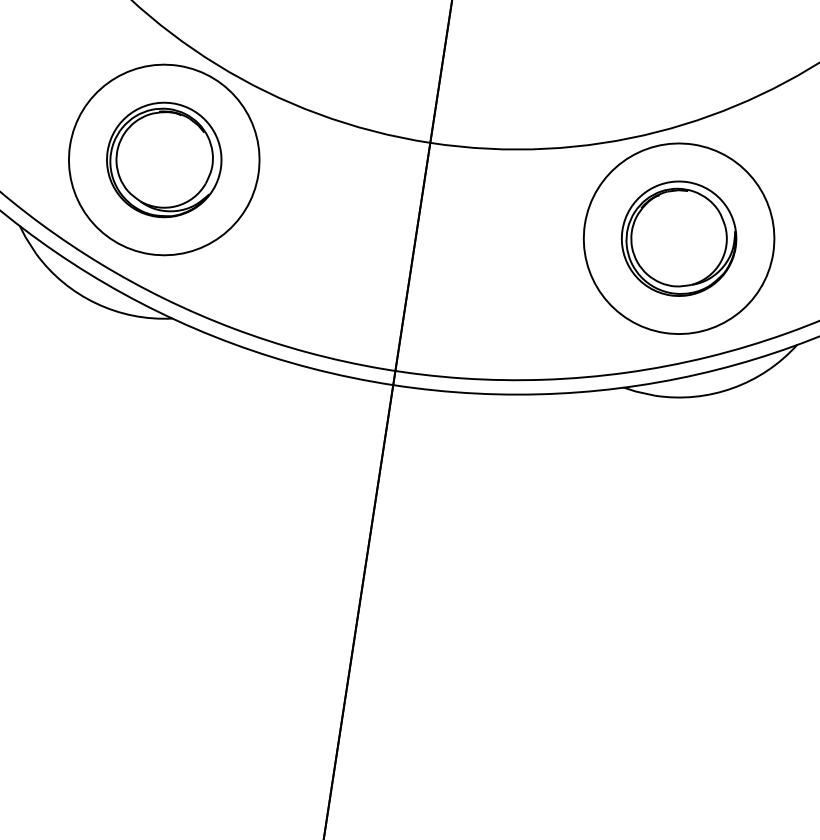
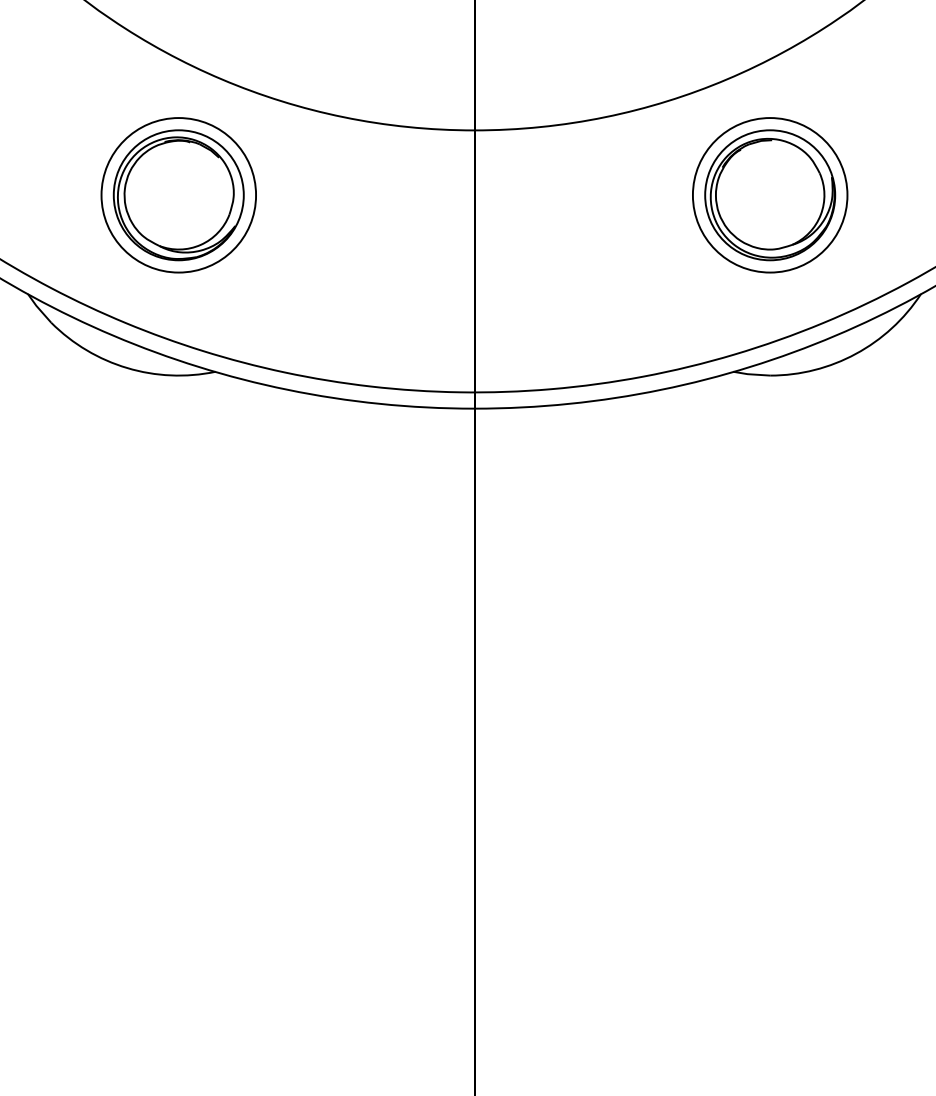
circle: (163, 160) -> (178, 195), size x0.71
circle: (678, 238) -> (769, 195), size x0.71

